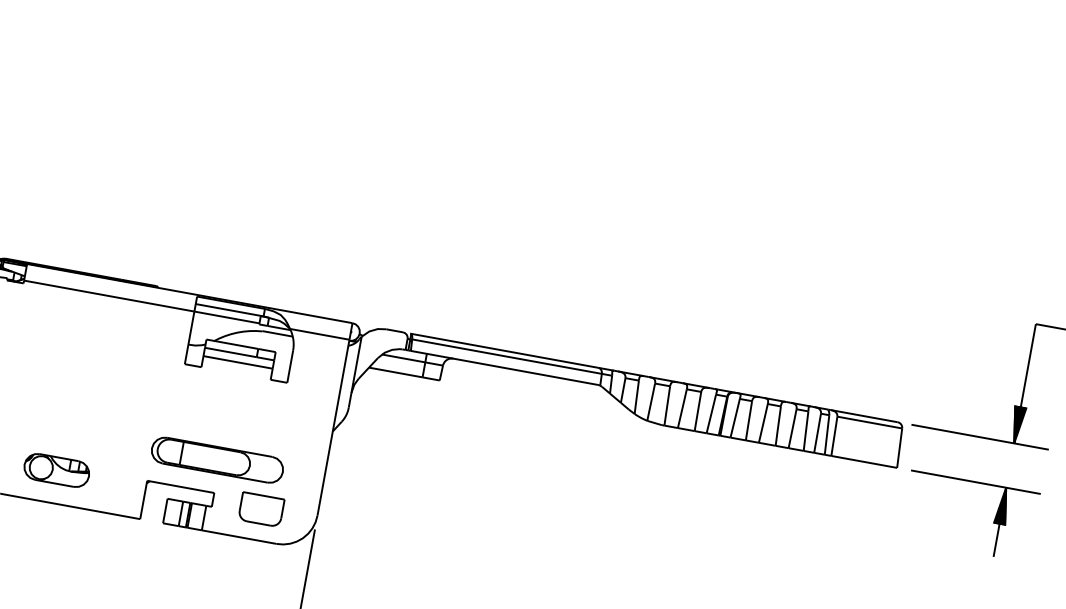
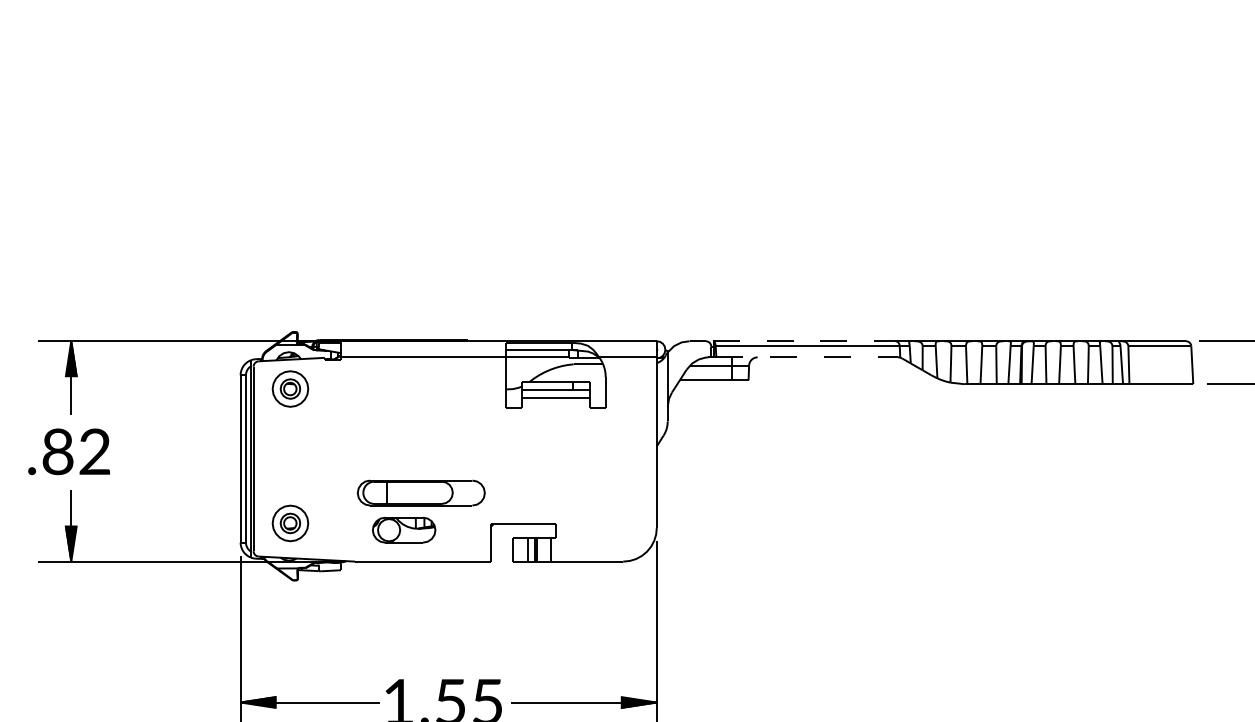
line: (504, 351) -> (804, 341), solid -> dashed
line: (504, 368) -> (807, 357), solid -> dashed
part: (216, 459) -> (420, 492), moved
part: (260, 510) -> (602, 532), removed

